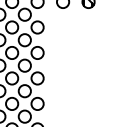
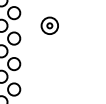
part: (73, 40) -> (50, 26), added

